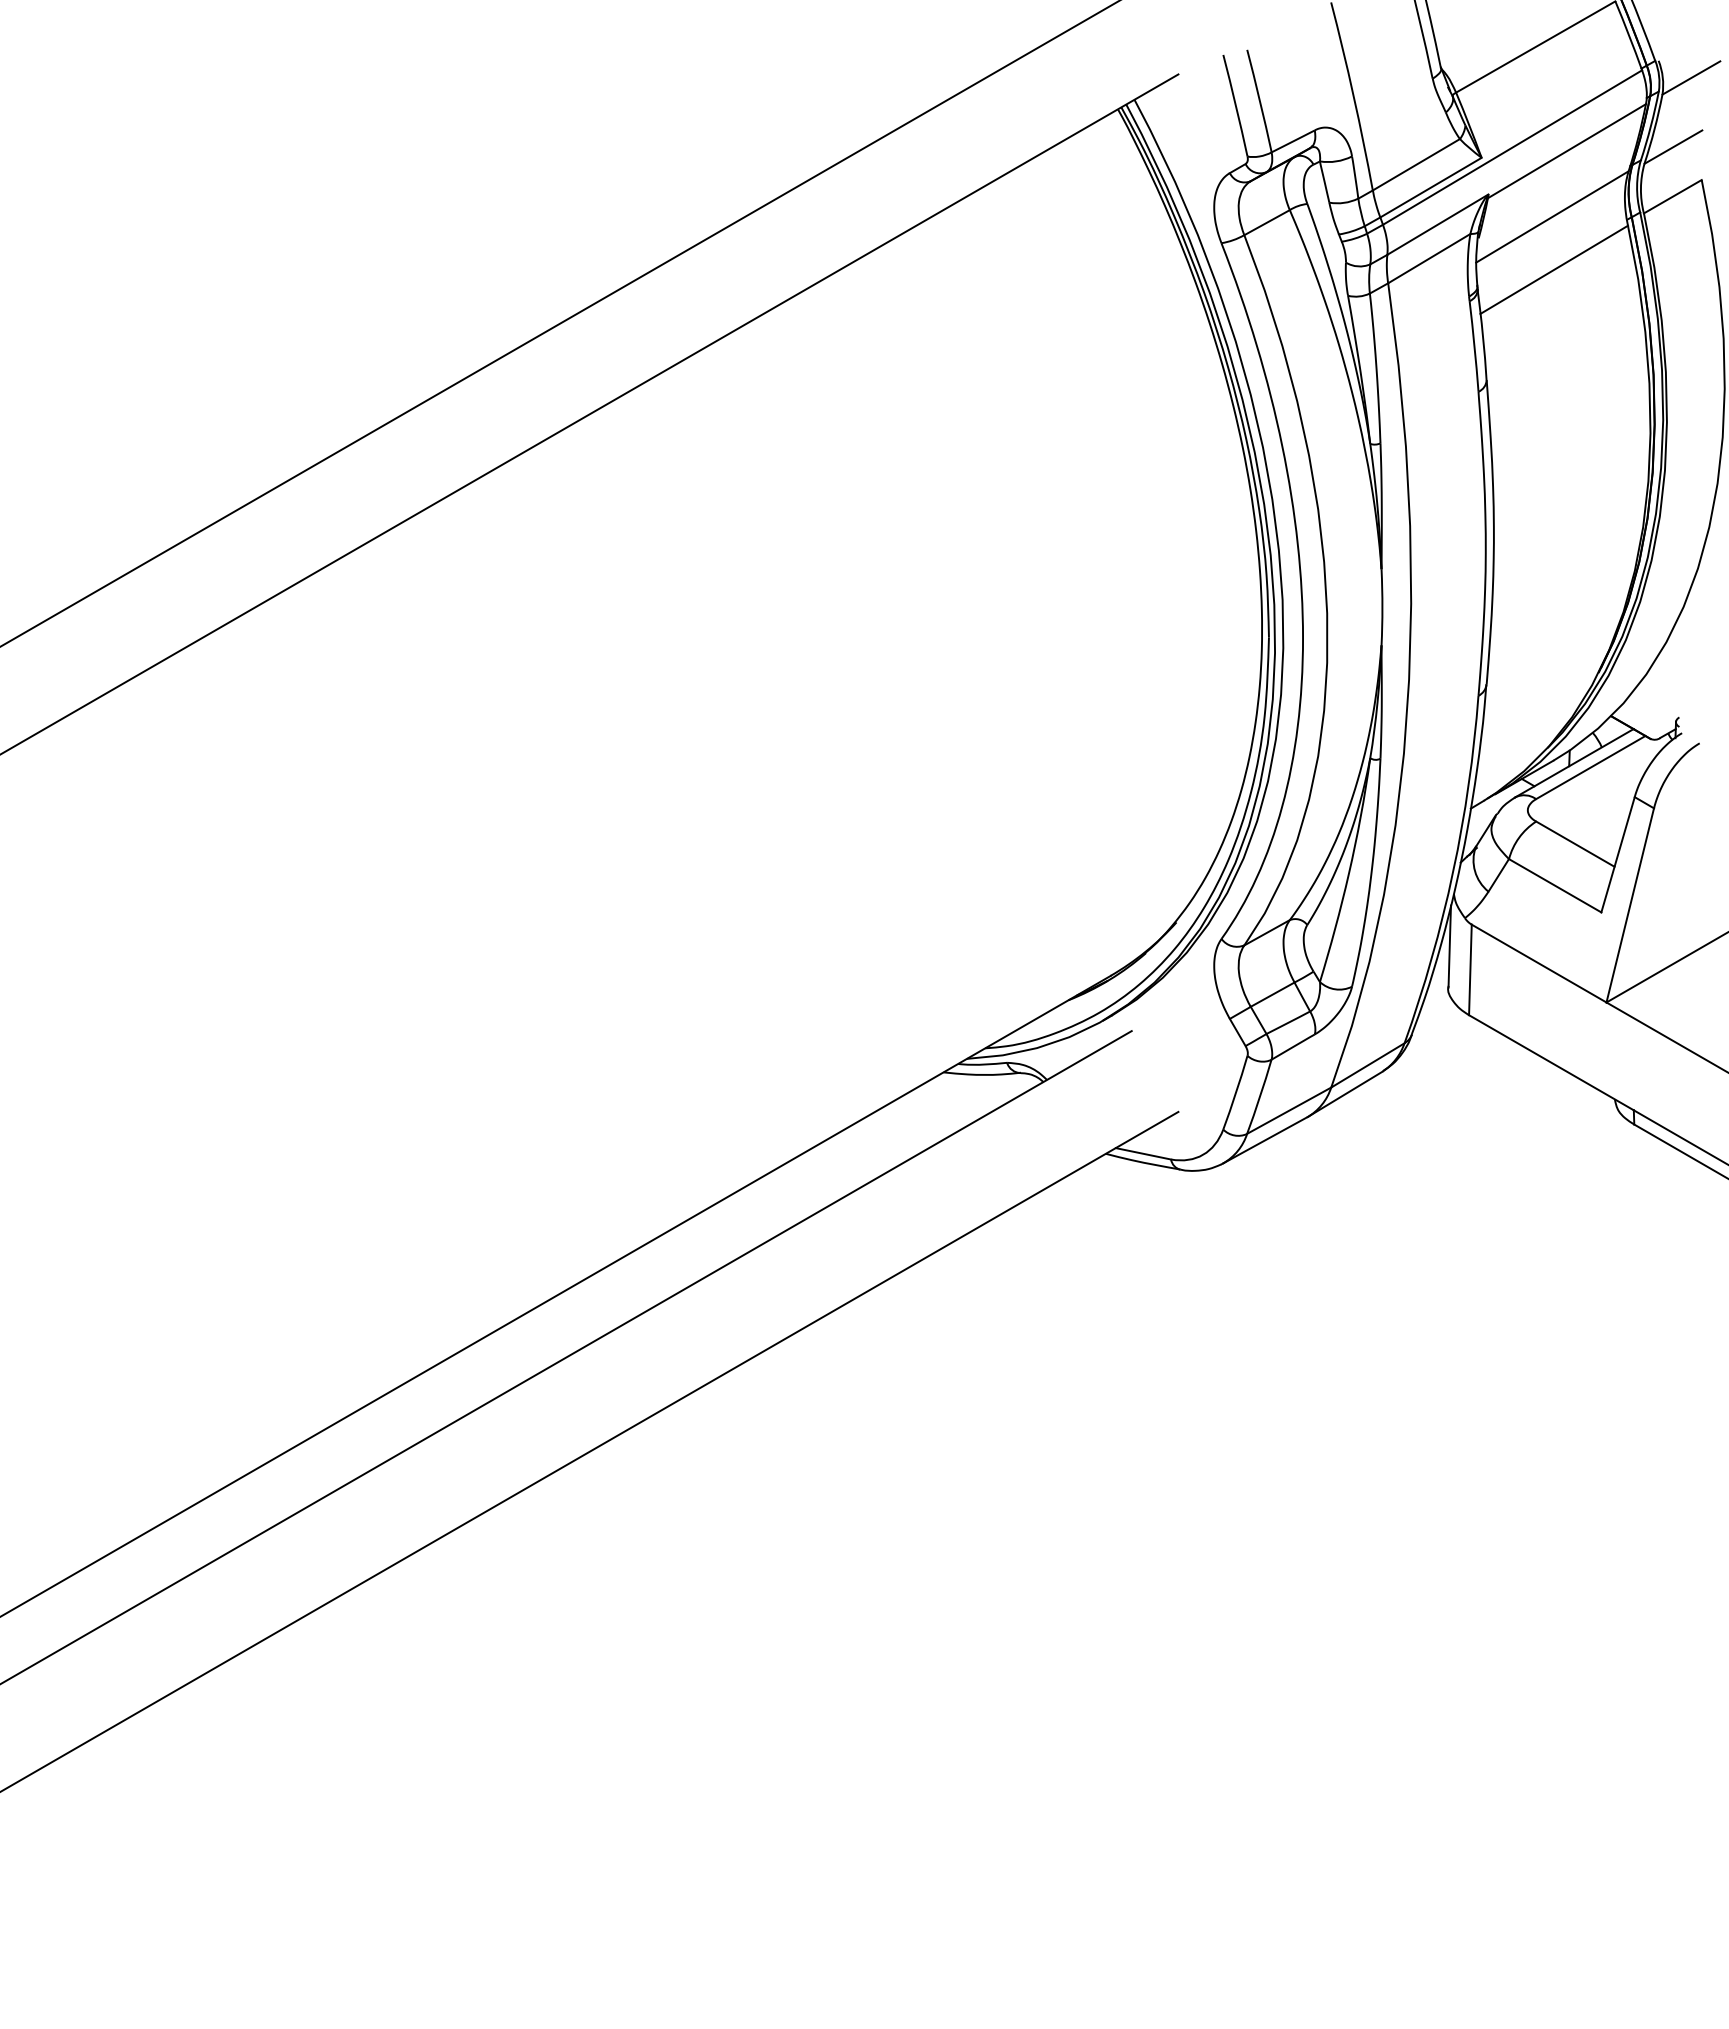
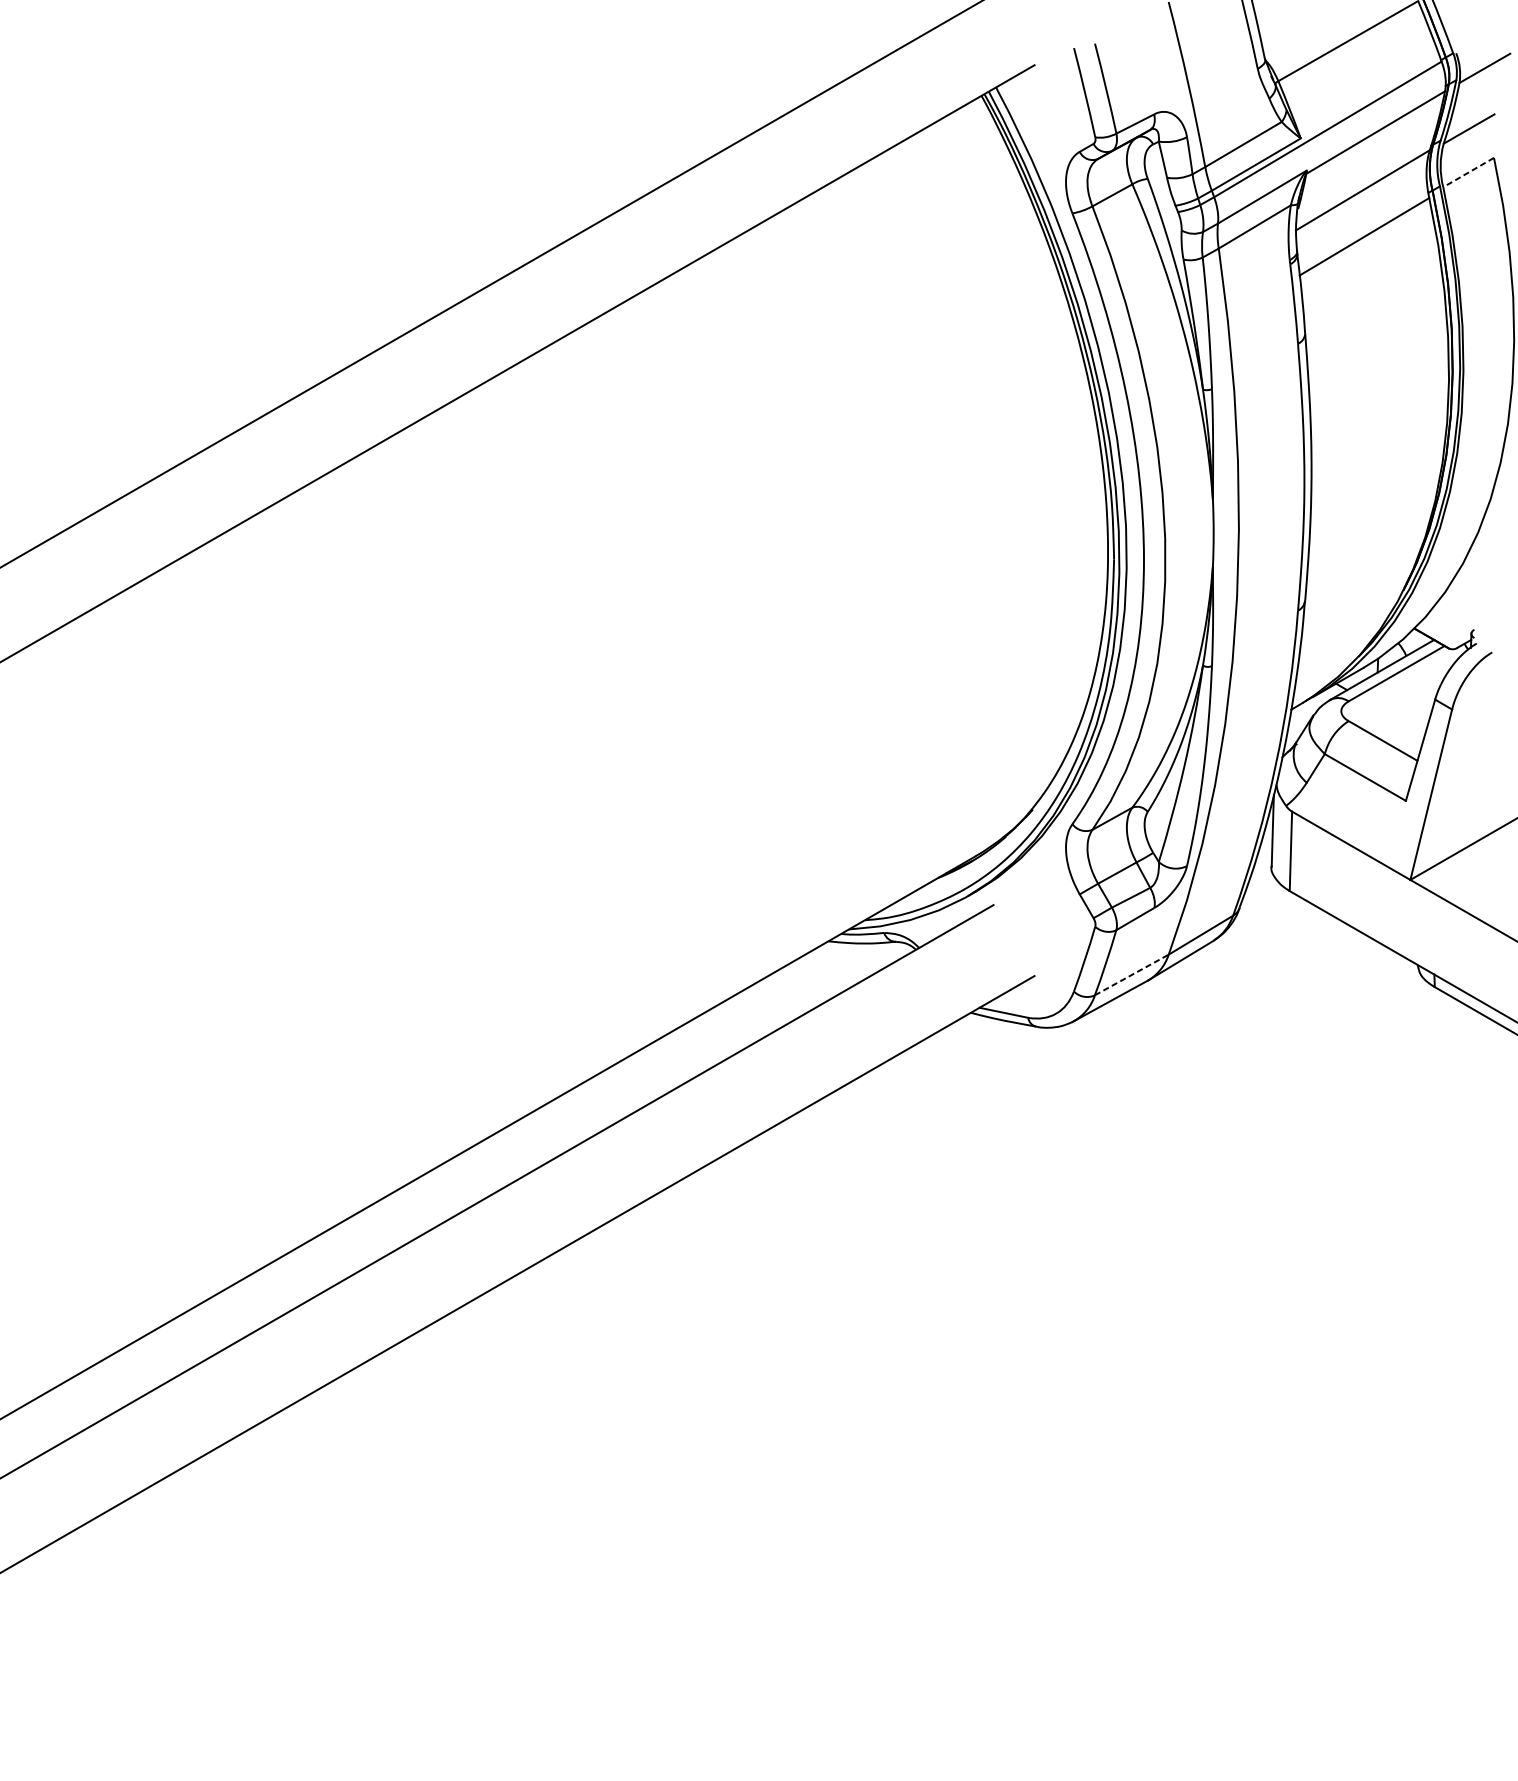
line: (1672, 196) -> (1468, 172), solid -> dashed
line: (1289, 1110) -> (1132, 974), solid -> dashed

